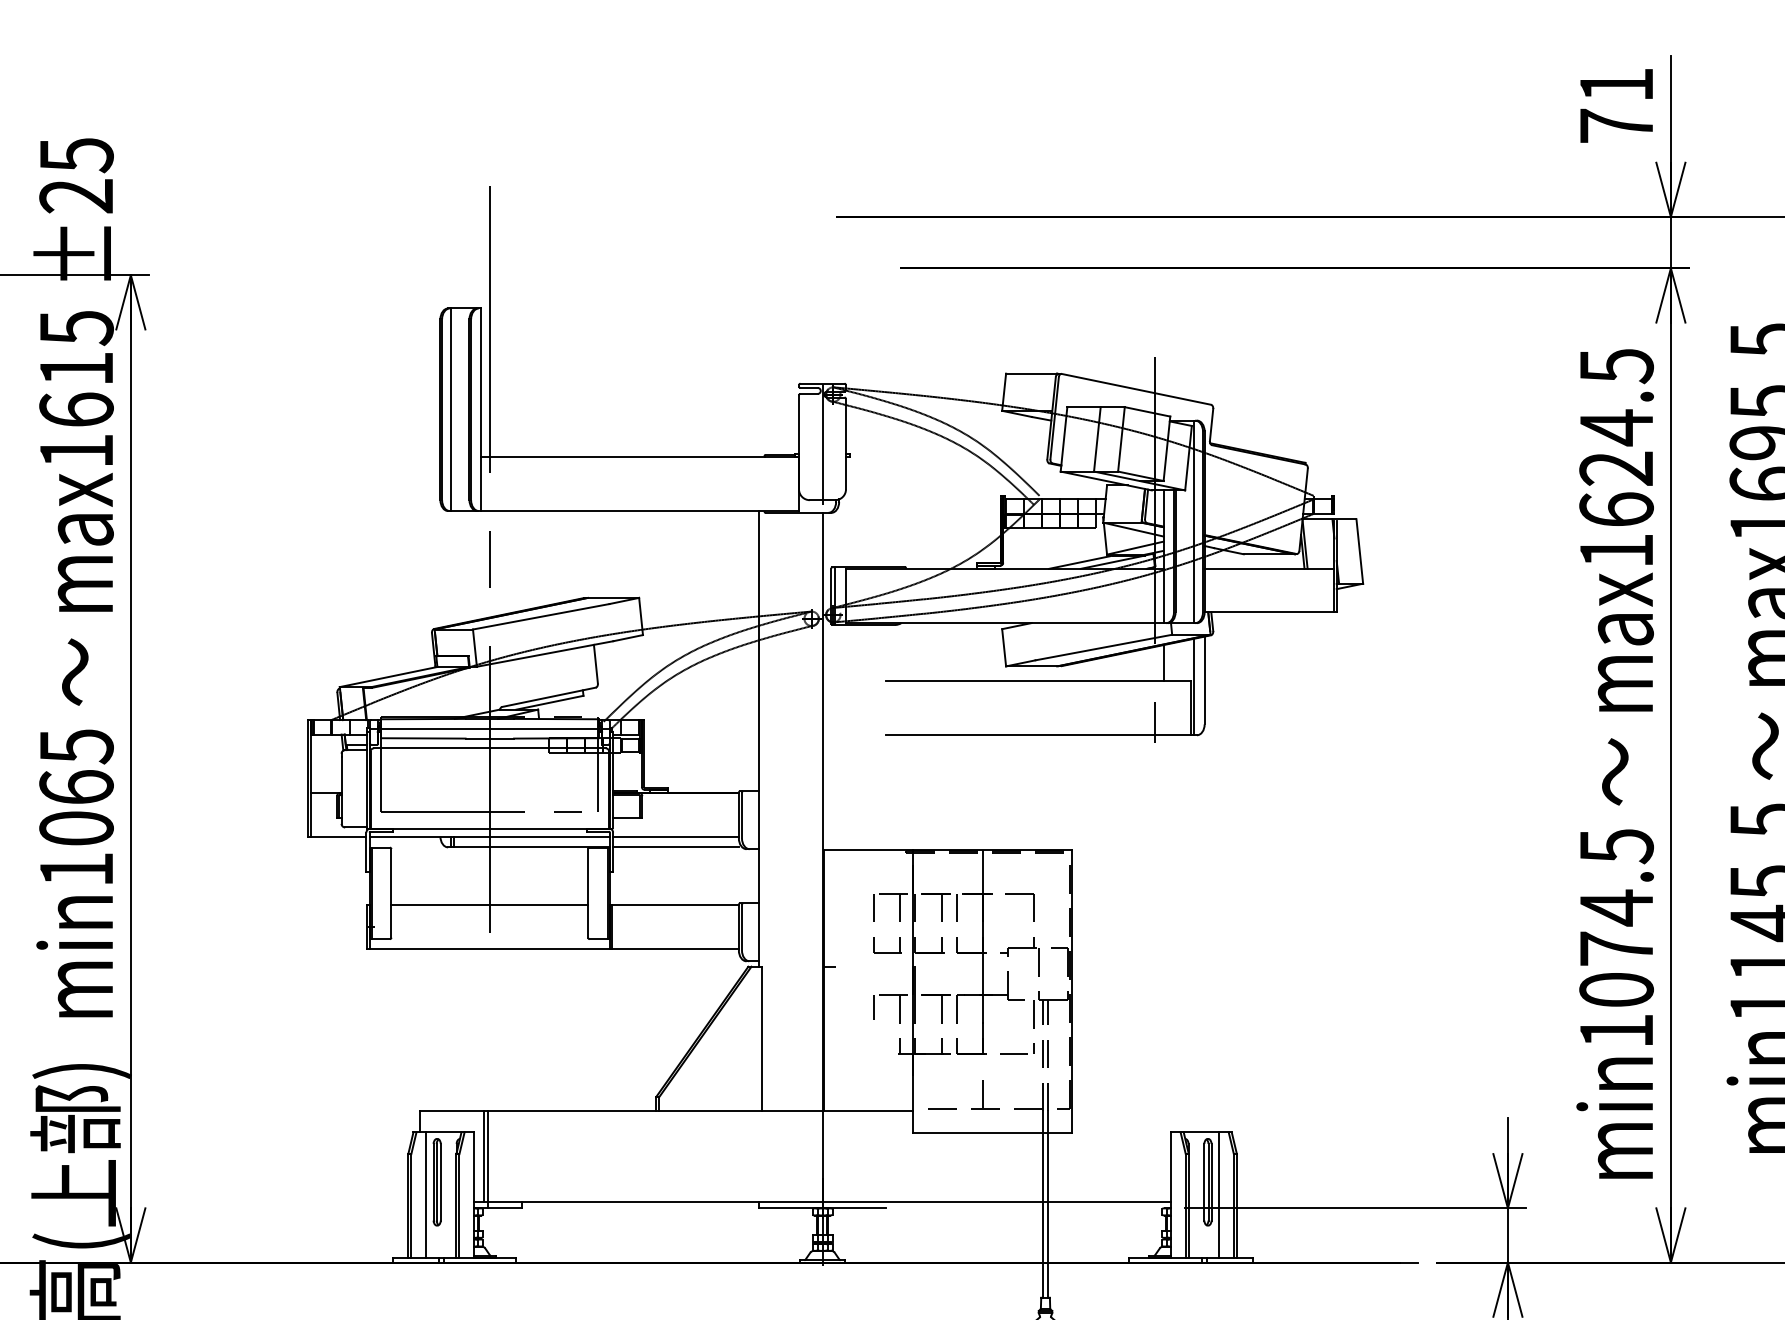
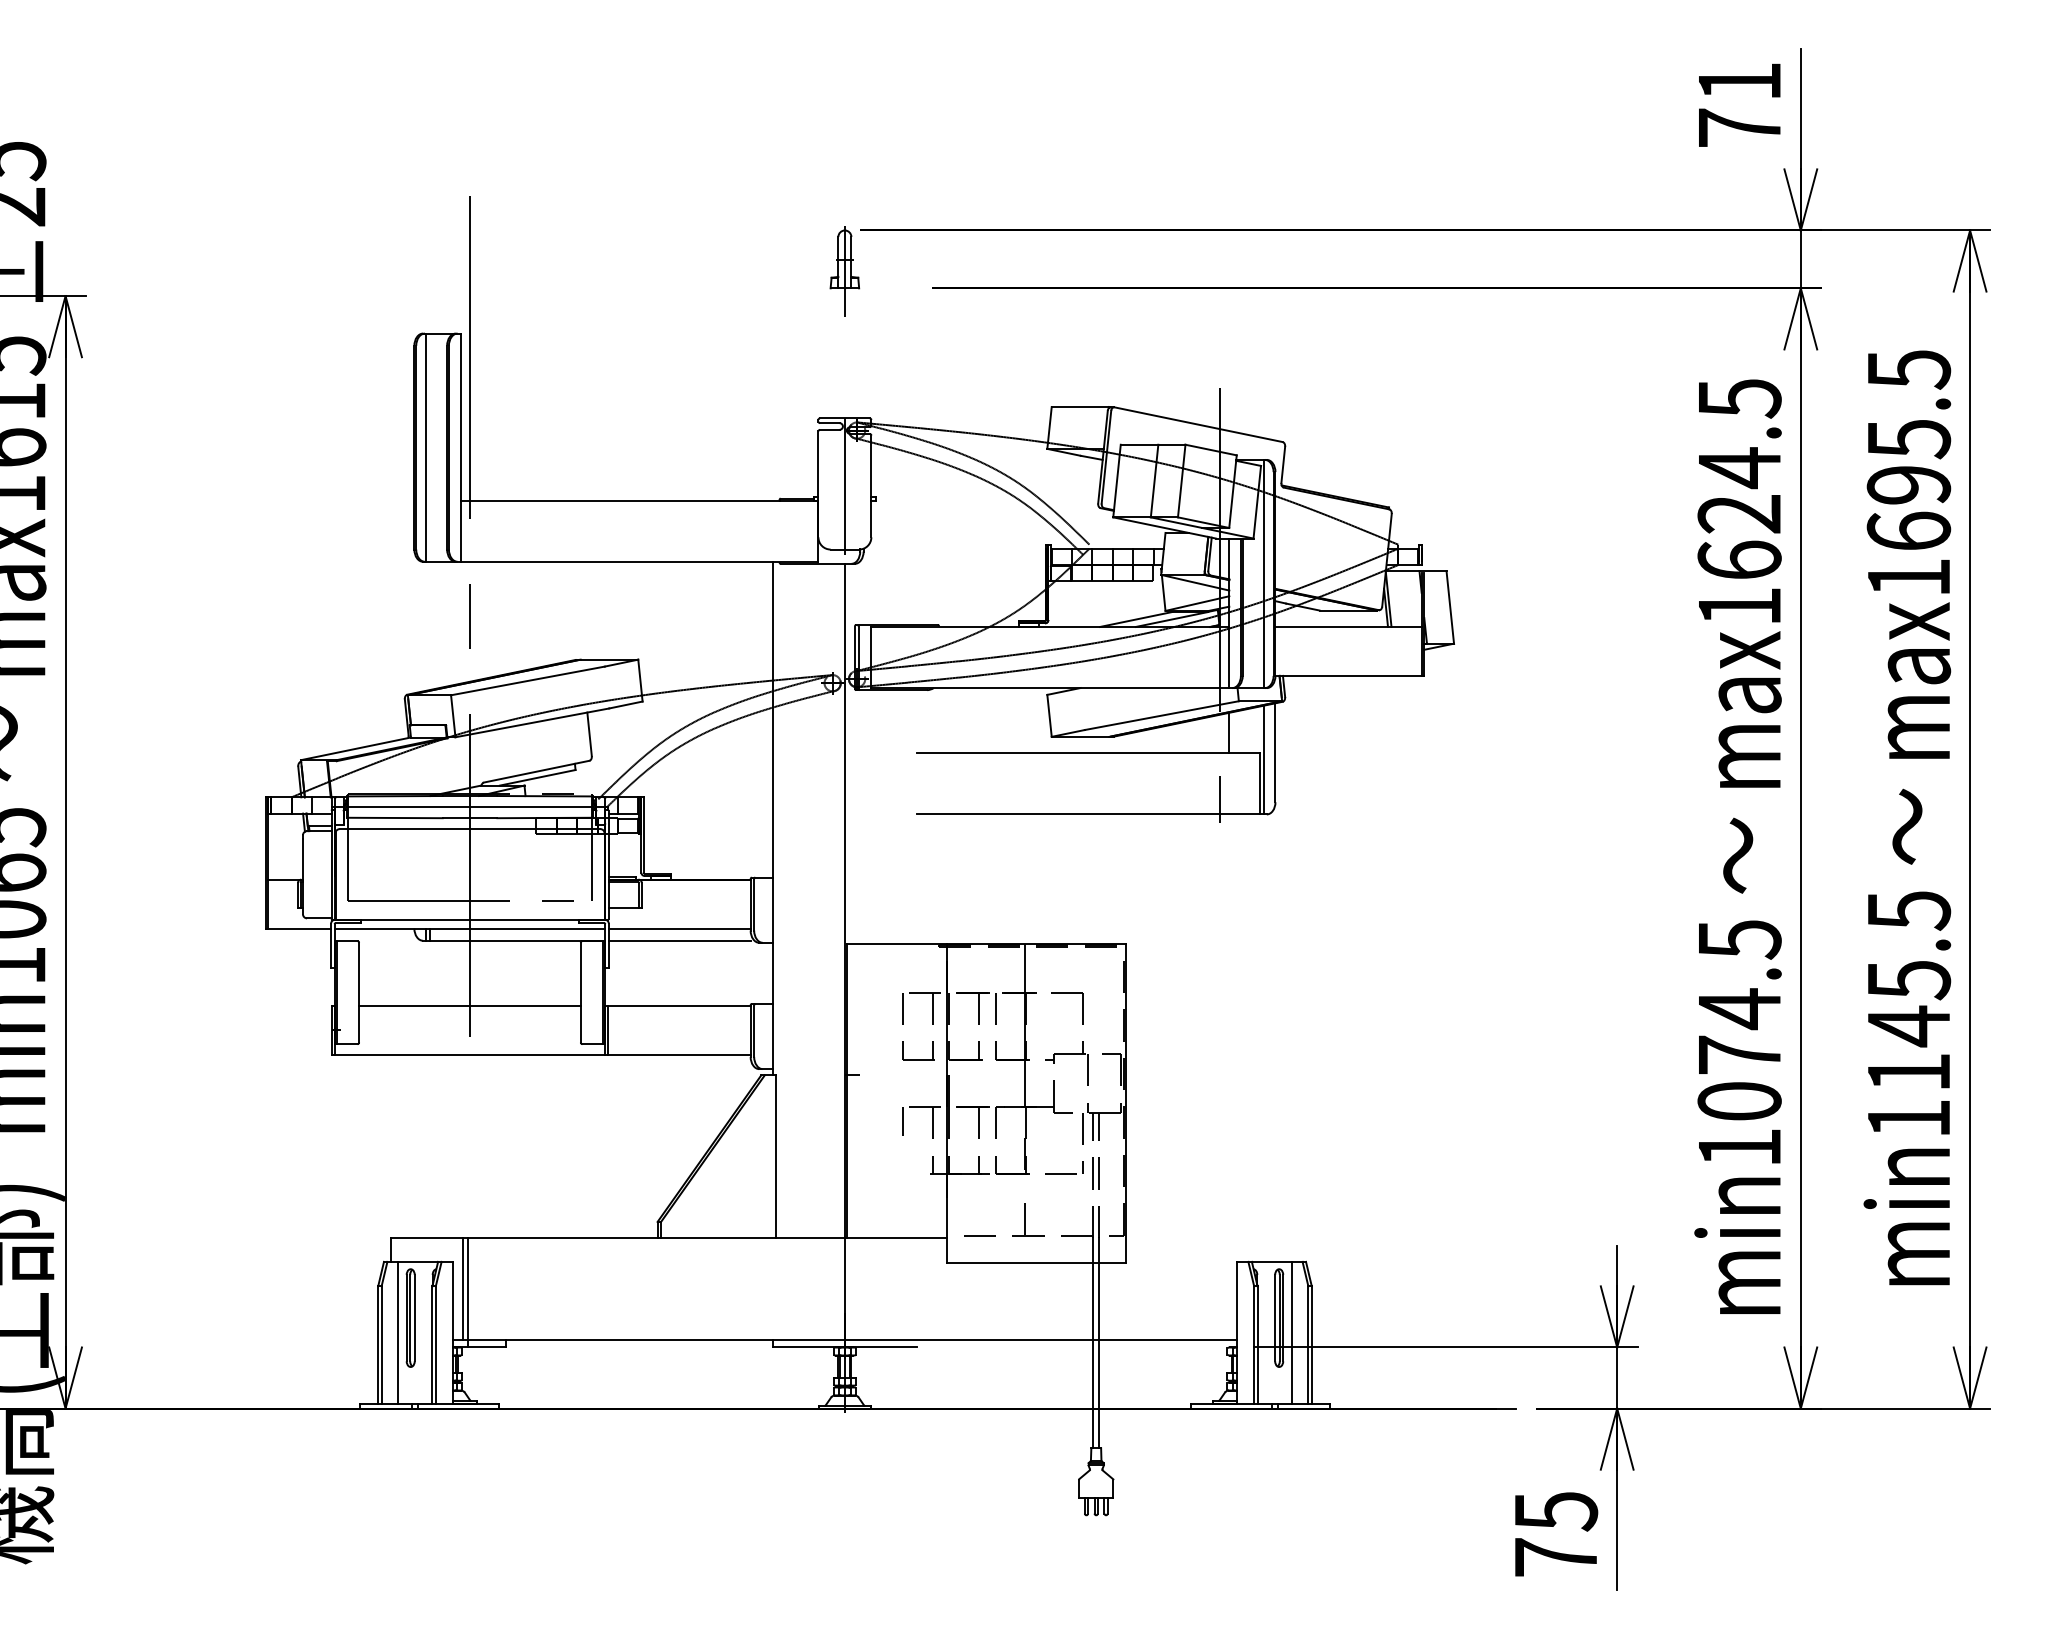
part: (822, 253) -> (844, 271), added

